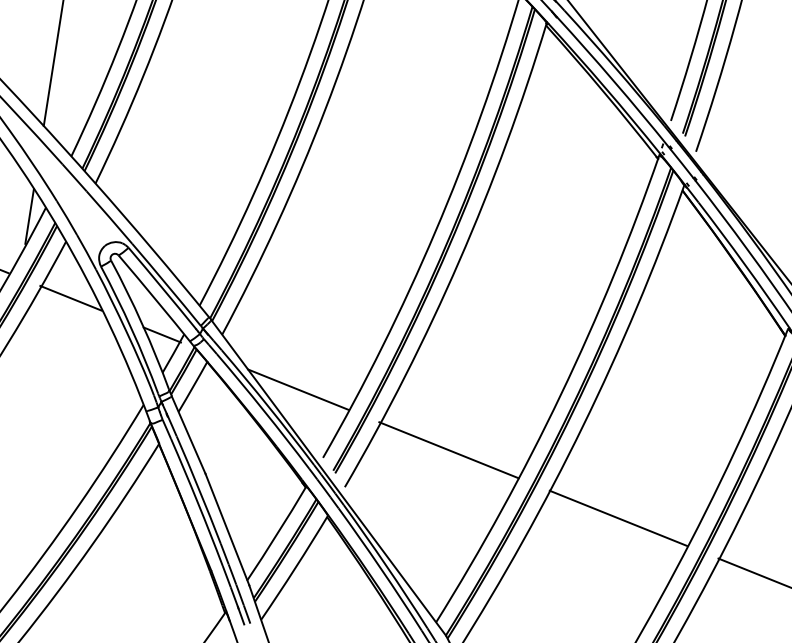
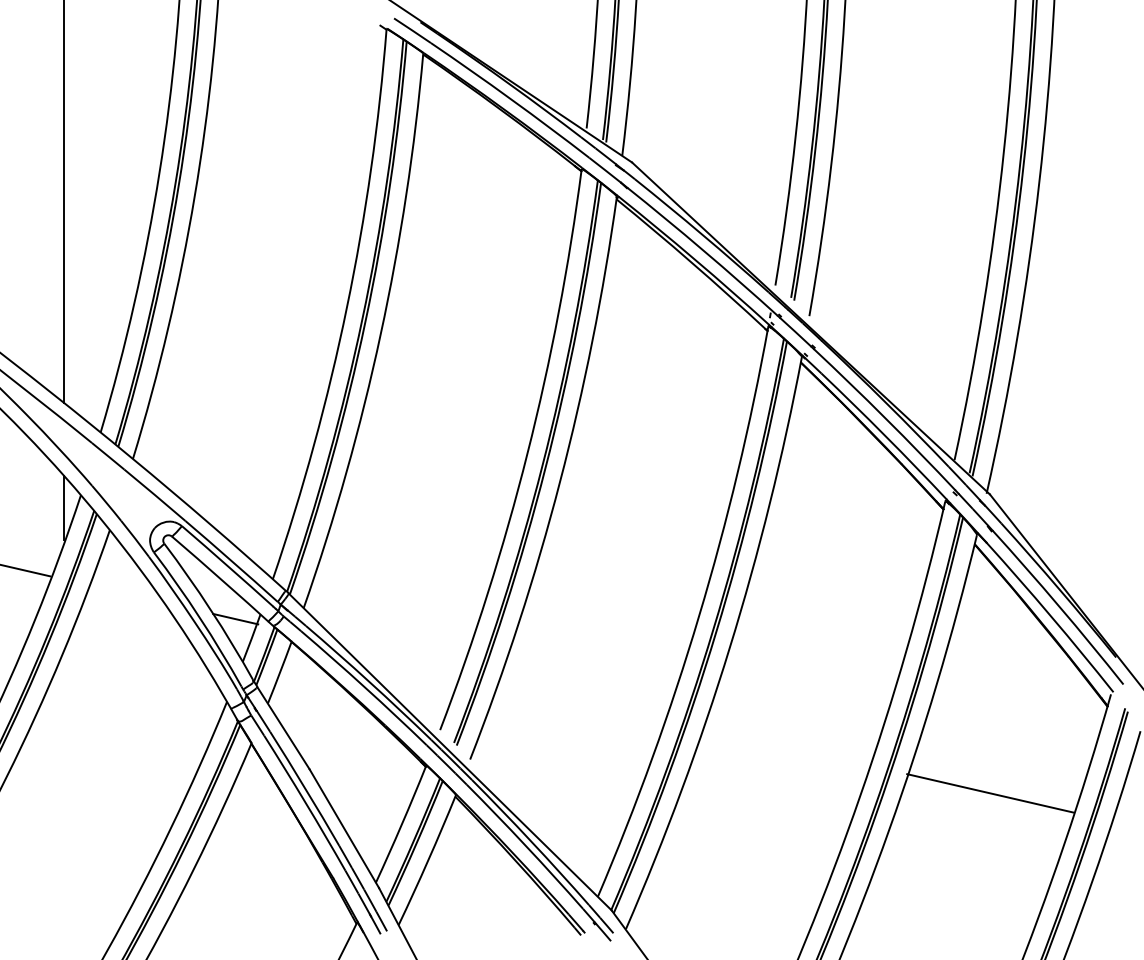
line: (71, 298) -> (125, 593), removed
line: (298, 389) -> (399, 656), removed
line: (448, 449) -> (581, 698), removed
line: (618, 518) -> (786, 746), removed

